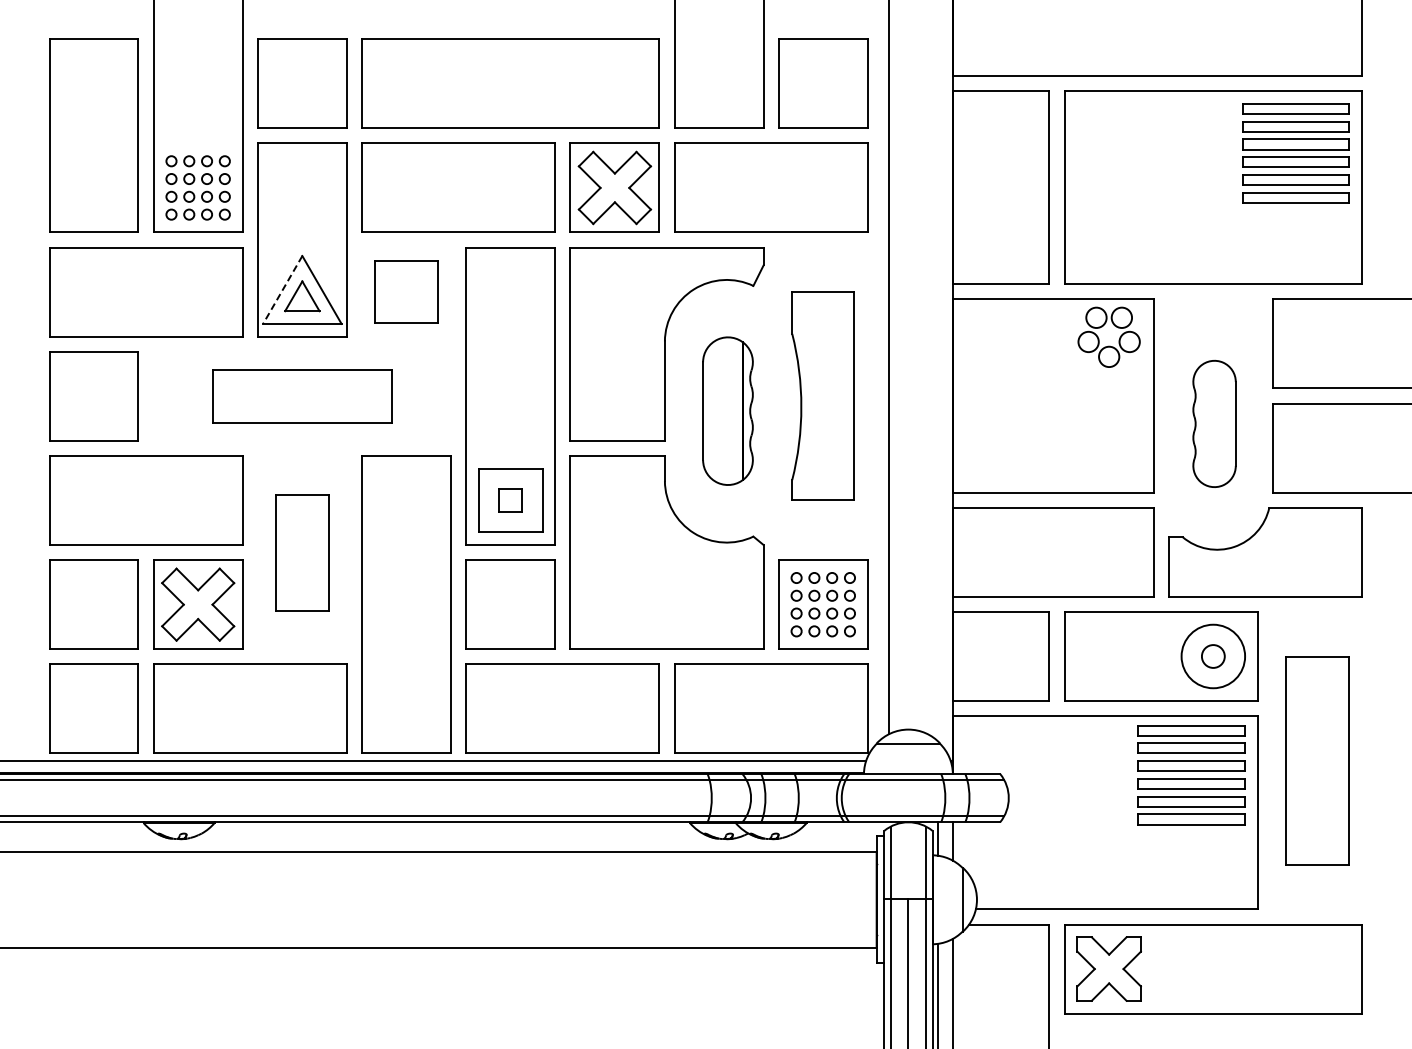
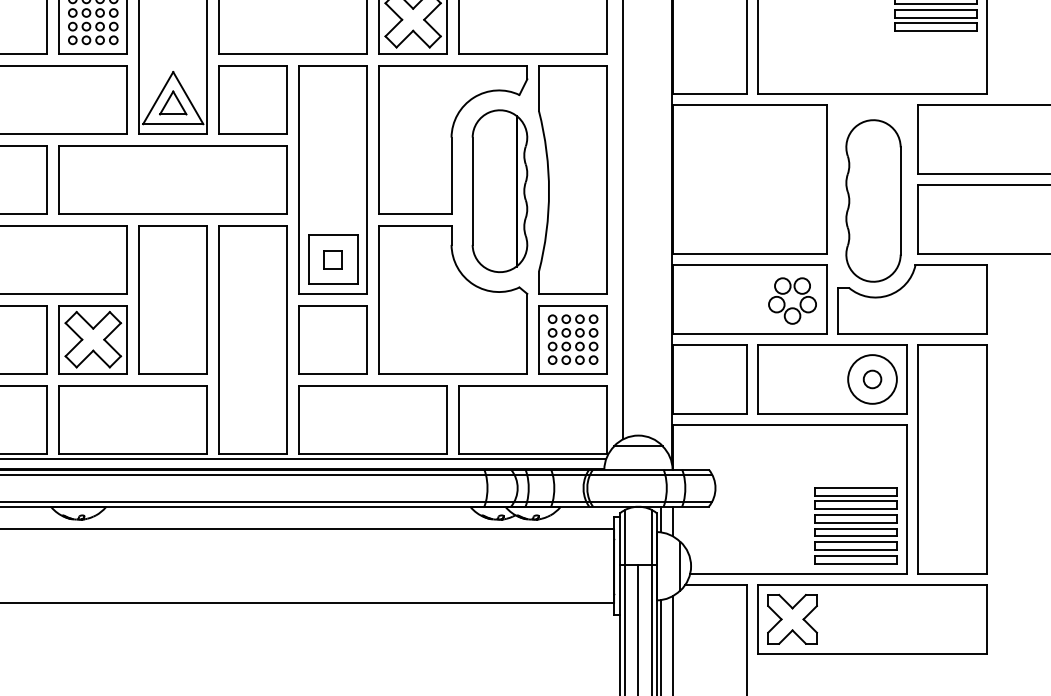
line: (282, 290) -> (158, 98), dashed -> solid
part: (406, 292) -> (253, 100), size x1.43
part: (1108, 345) -> (792, 307), moved
part: (302, 396) -> (173, 179), size x1.67
part: (823, 396) -> (573, 179), size x1.43
part: (727, 410) -> (499, 190), size x1.43
part: (1214, 423) -> (873, 200), size x1.67
part: (302, 552) -> (173, 299), size x1.67
part: (1317, 760) -> (952, 459), size x1.43
part: (1191, 775) -> (855, 526), moved

